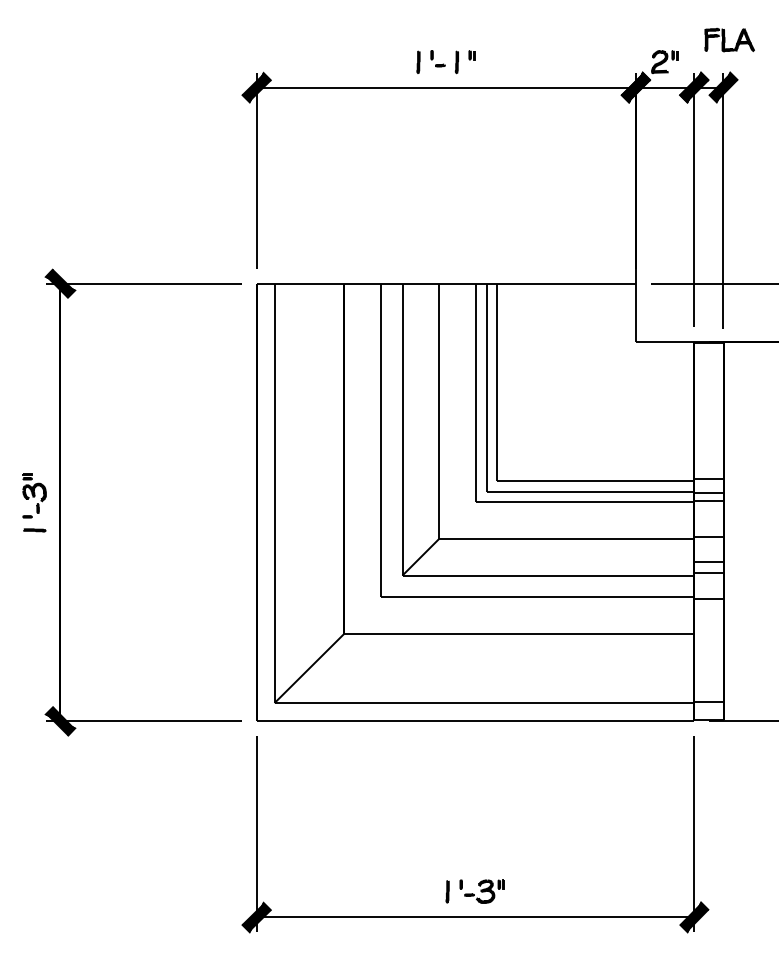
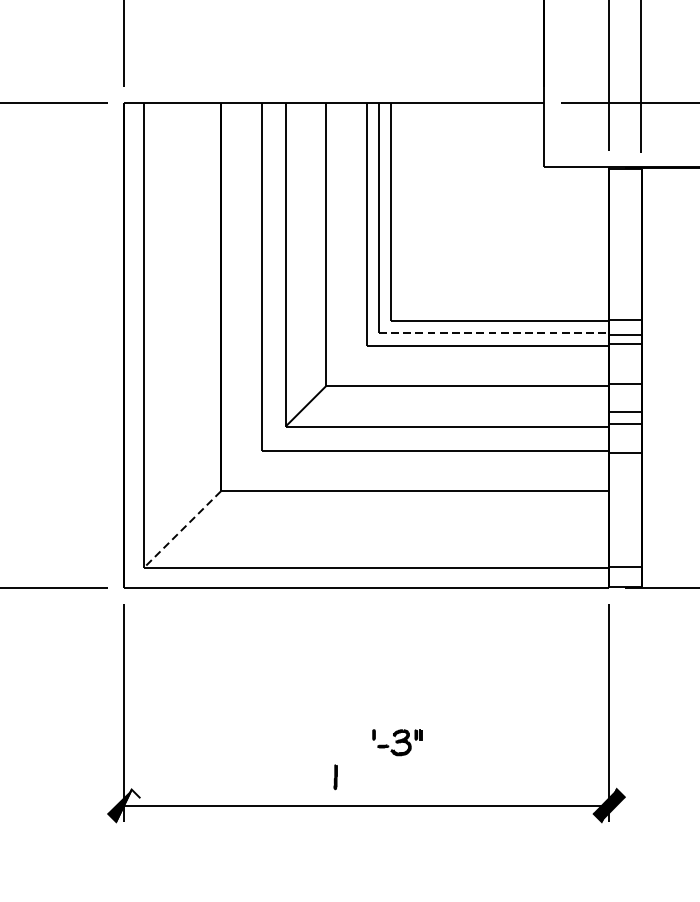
line: (590, 491) -> (494, 333), solid -> dashed
line: (309, 668) -> (182, 529), solid -> dashed
part: (481, 891) -> (396, 742), moved
fill: (260, 917) -> (128, 805), removed

